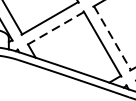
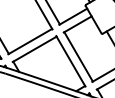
line: (56, 28) -> (35, 49), dashed -> solid
line: (112, 37) -> (78, 56), dashed -> solid

